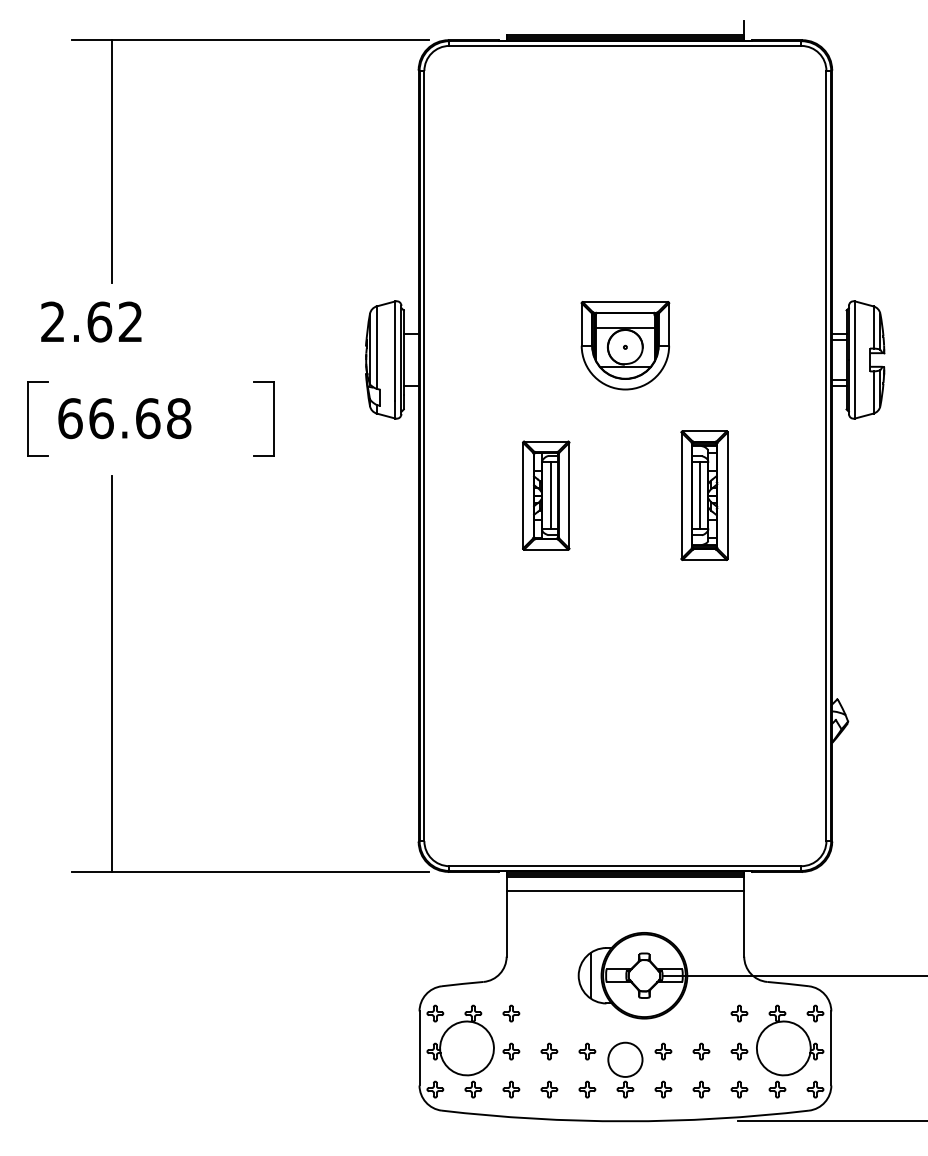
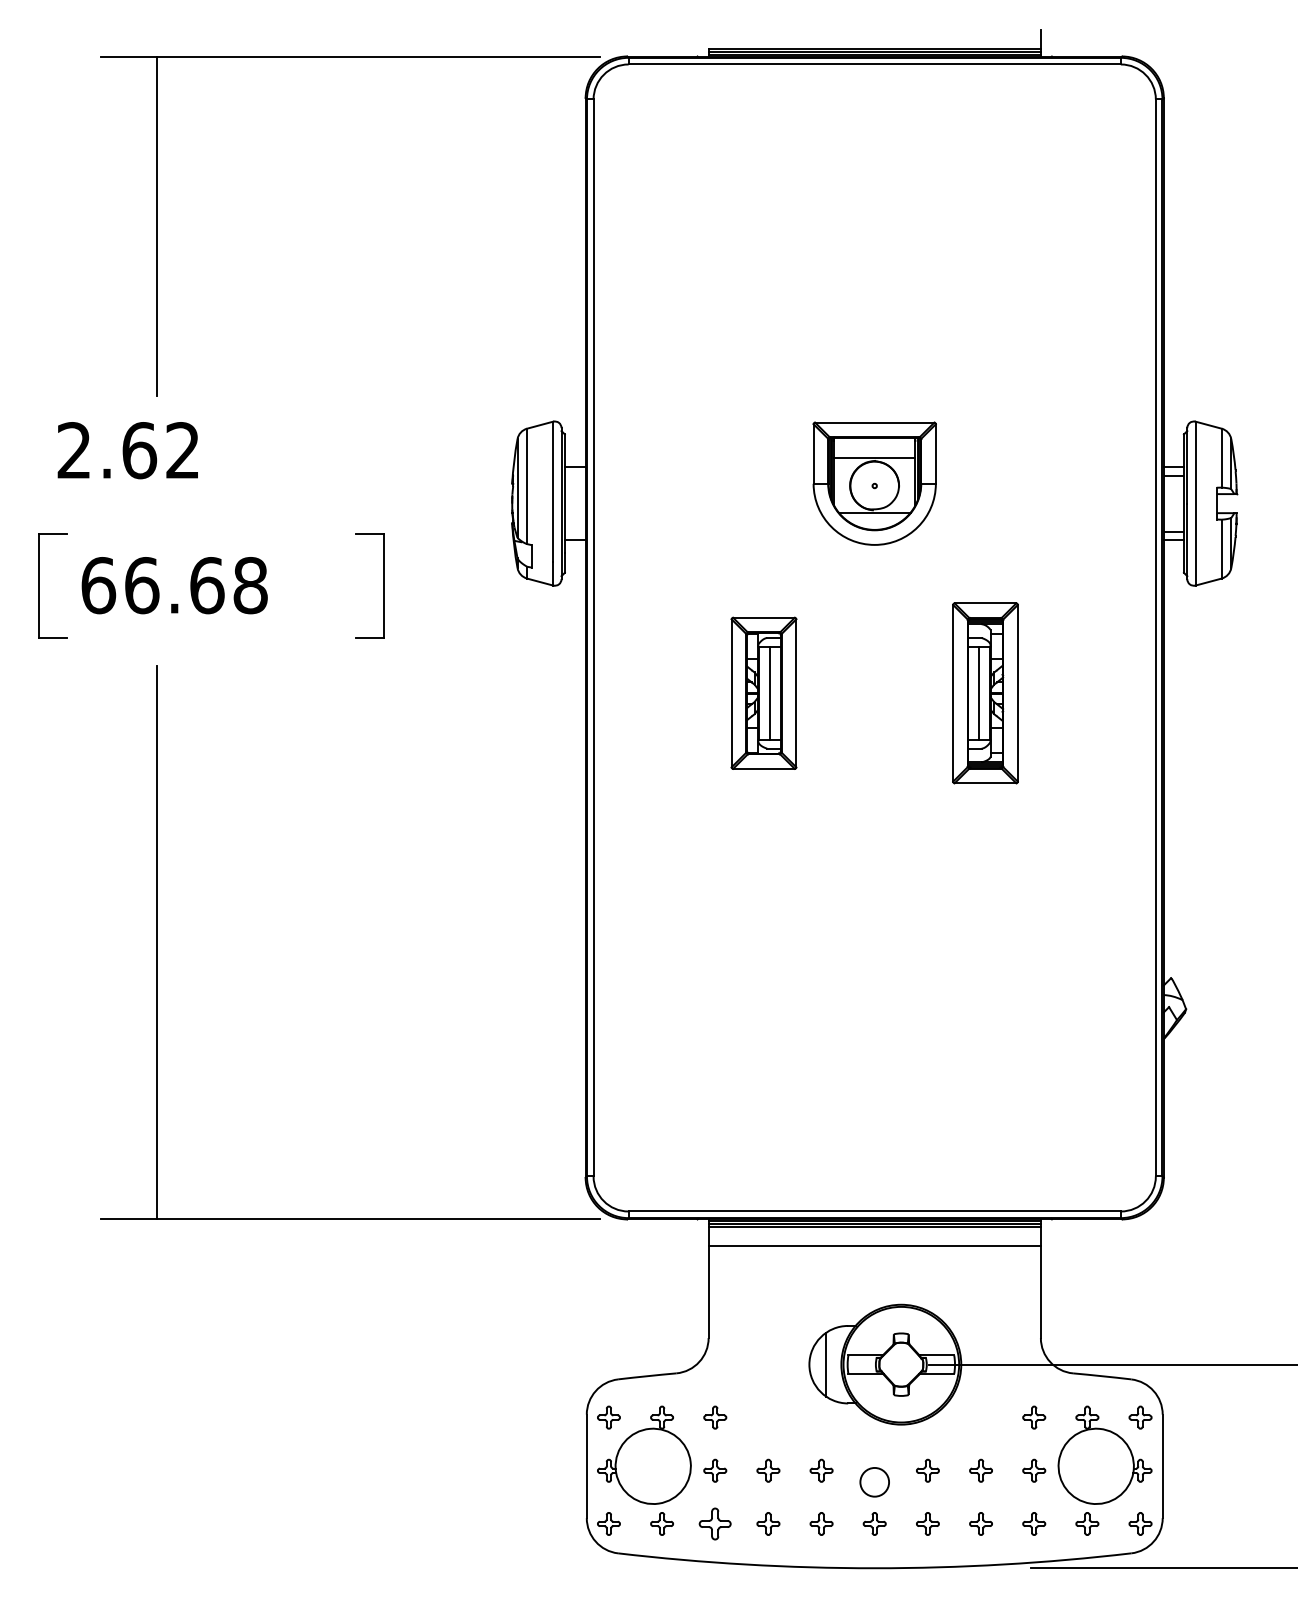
circle: (625, 1059) -> (874, 1481), size x0.6
part: (511, 1089) -> (715, 1523), size x1.4

